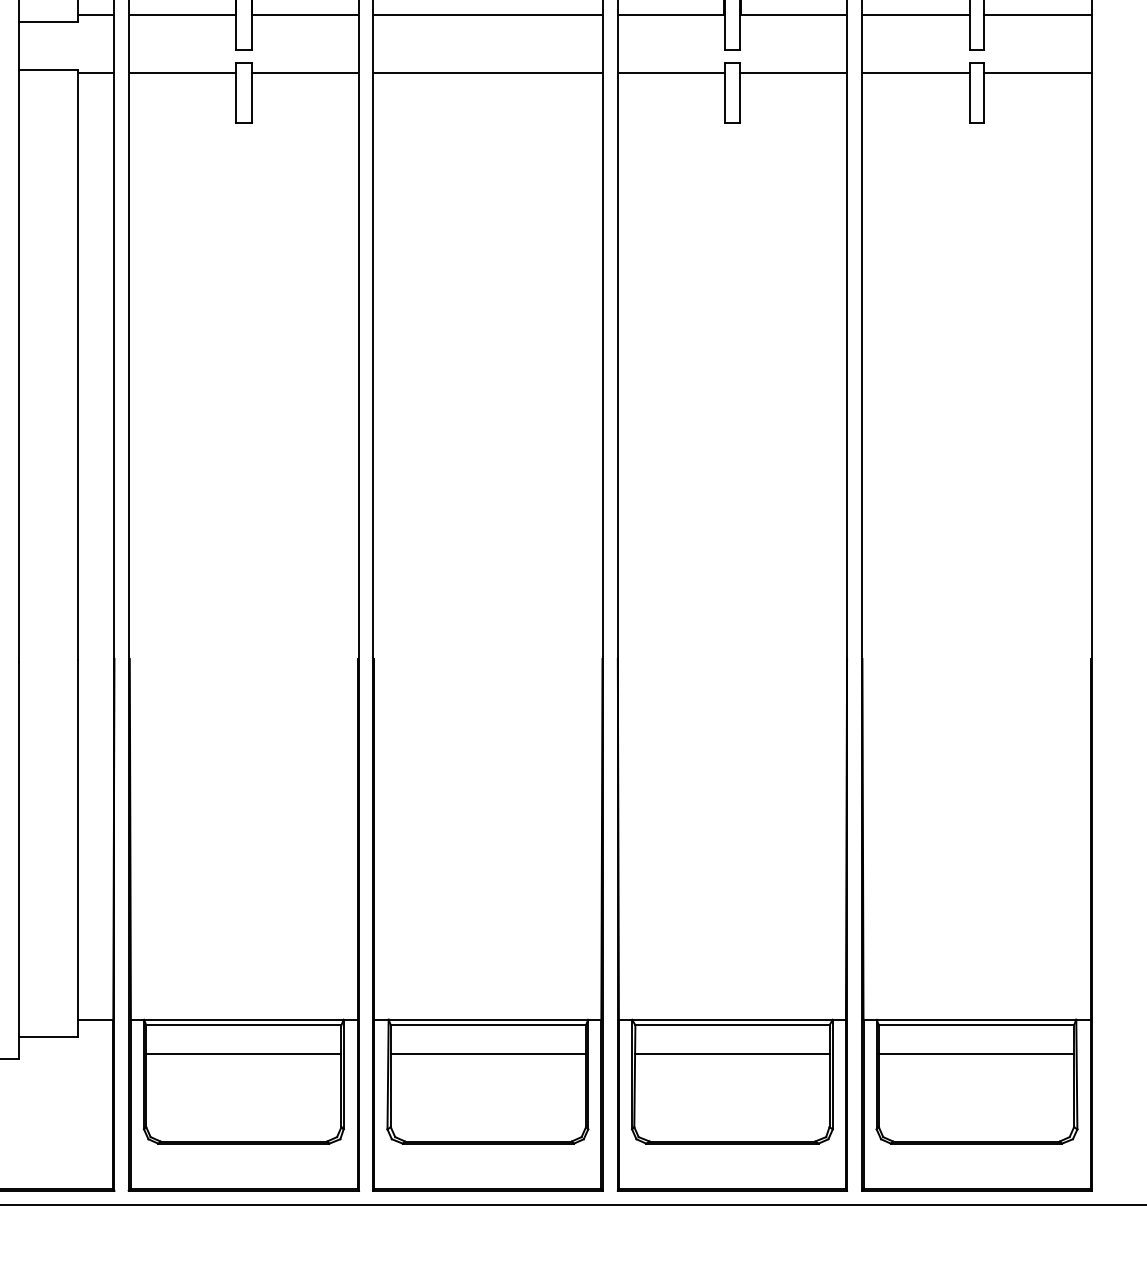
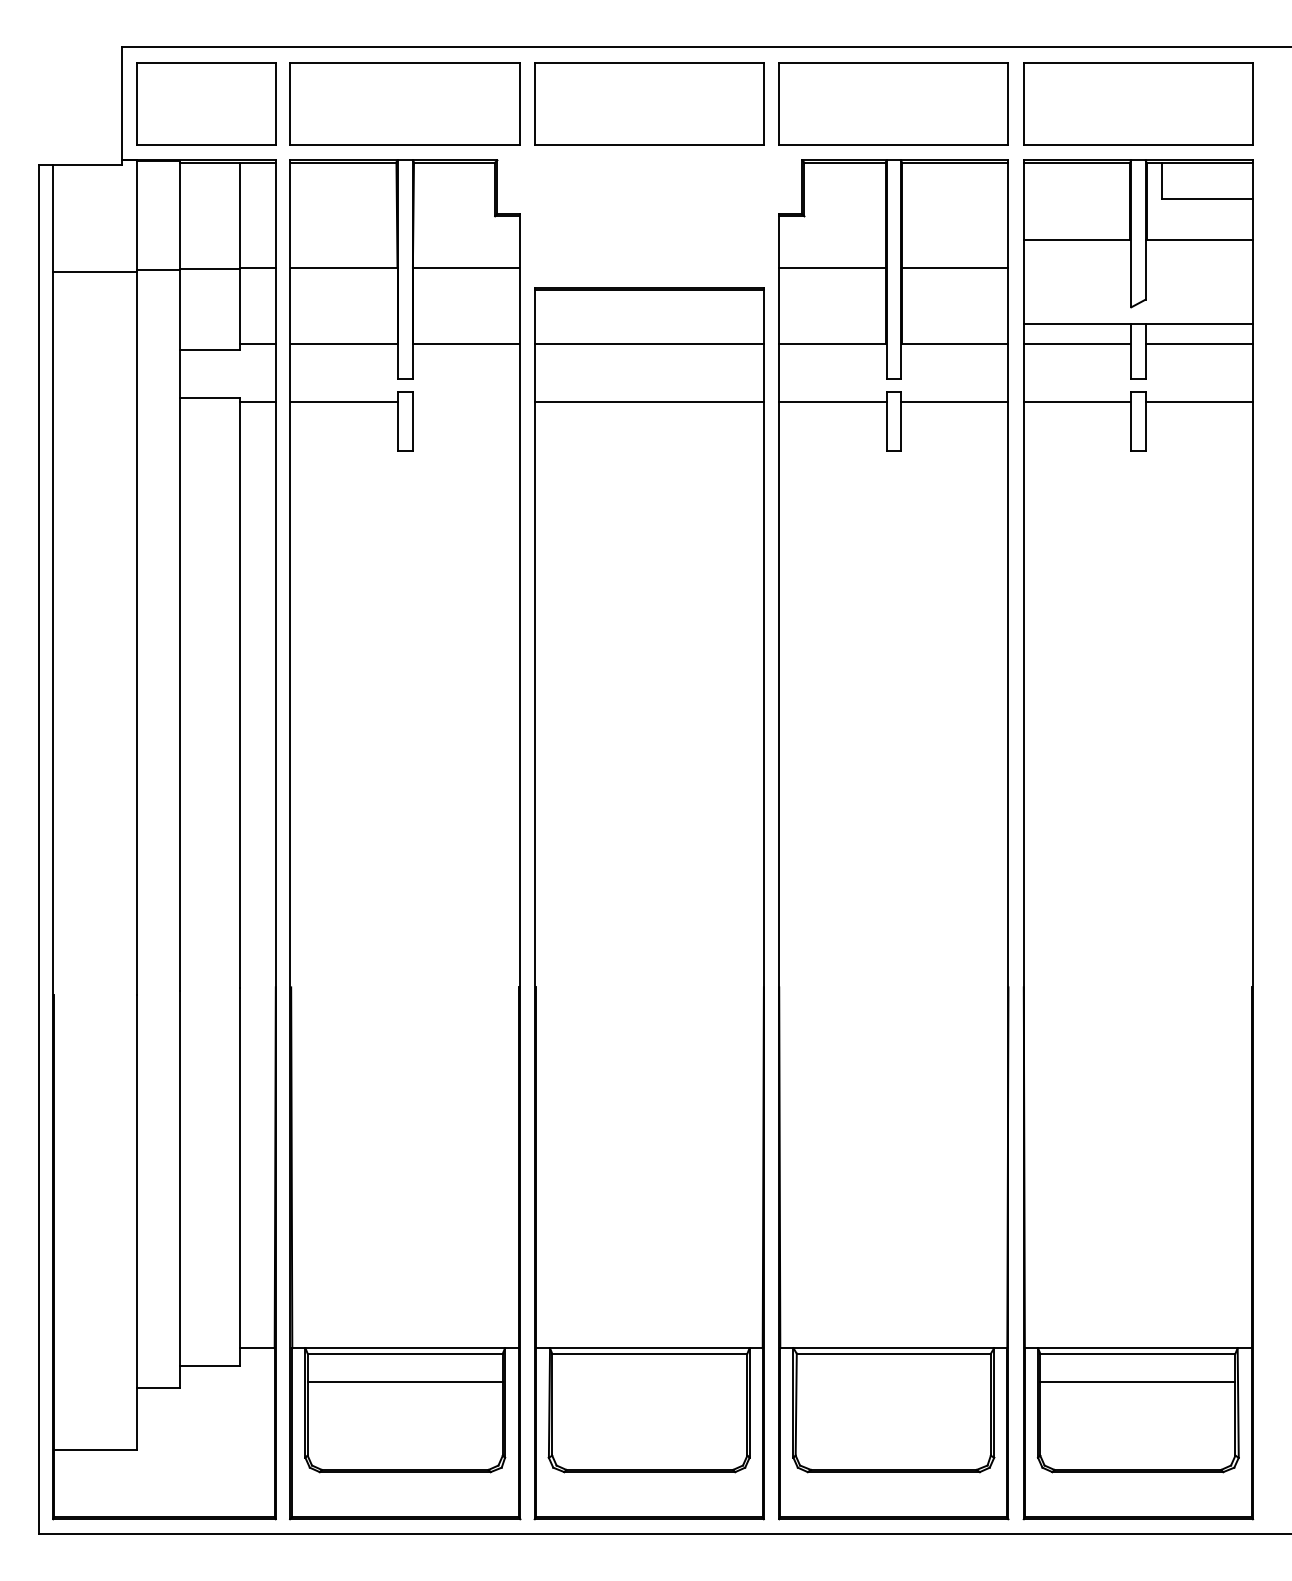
line: (304, 73) -> (465, 401), removed
line: (488, 1054) -> (649, 1382), removed
line: (732, 1054) -> (893, 1382), removed

